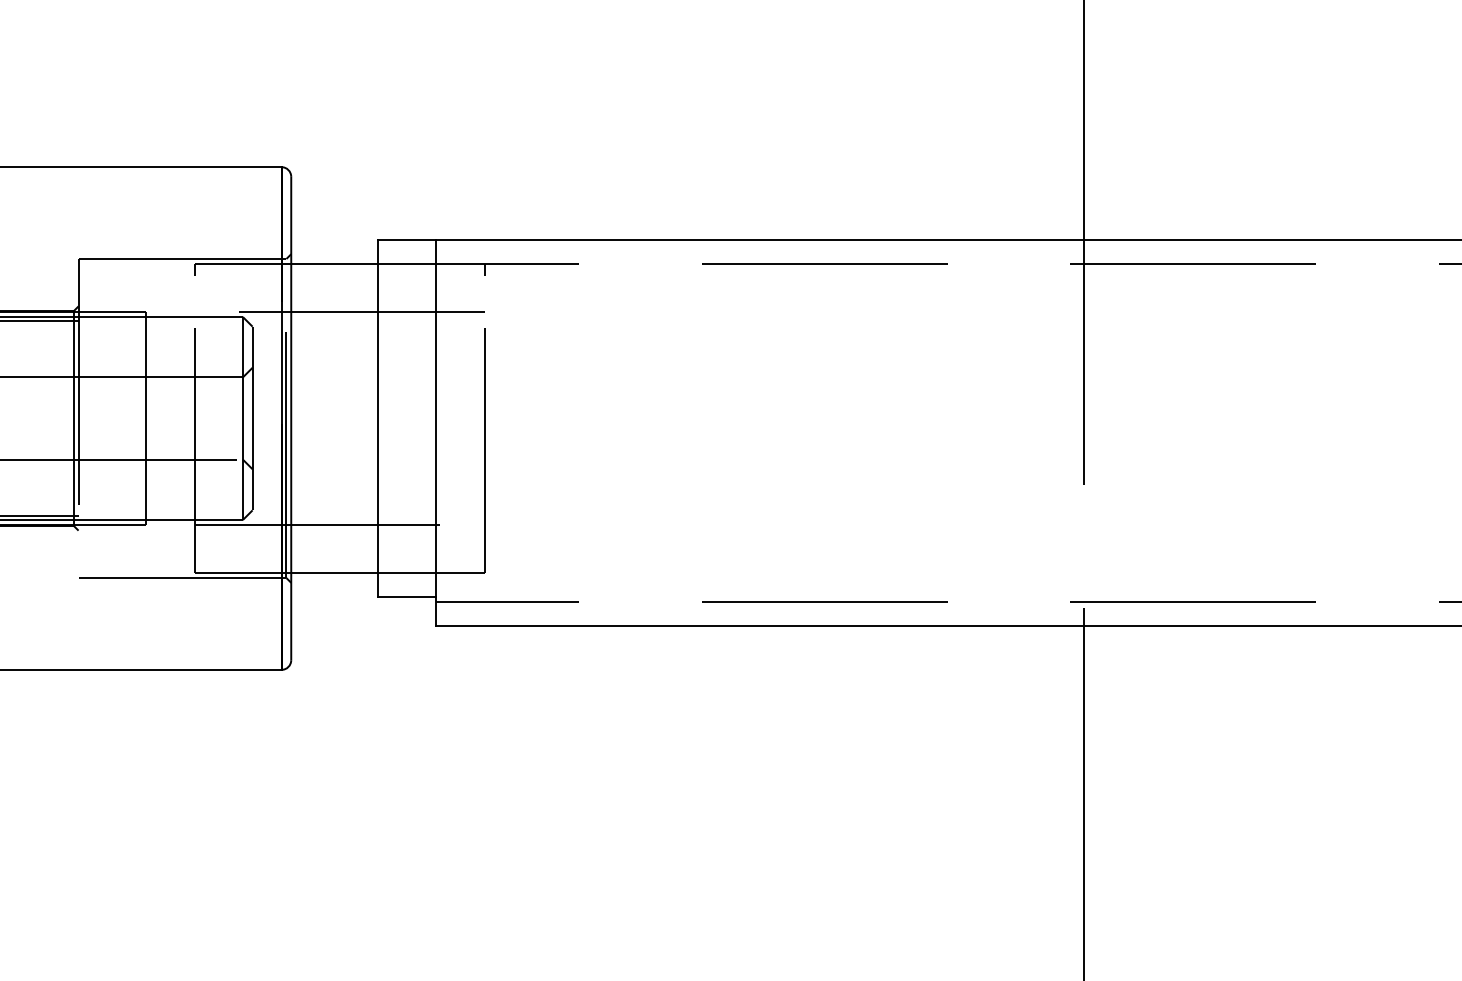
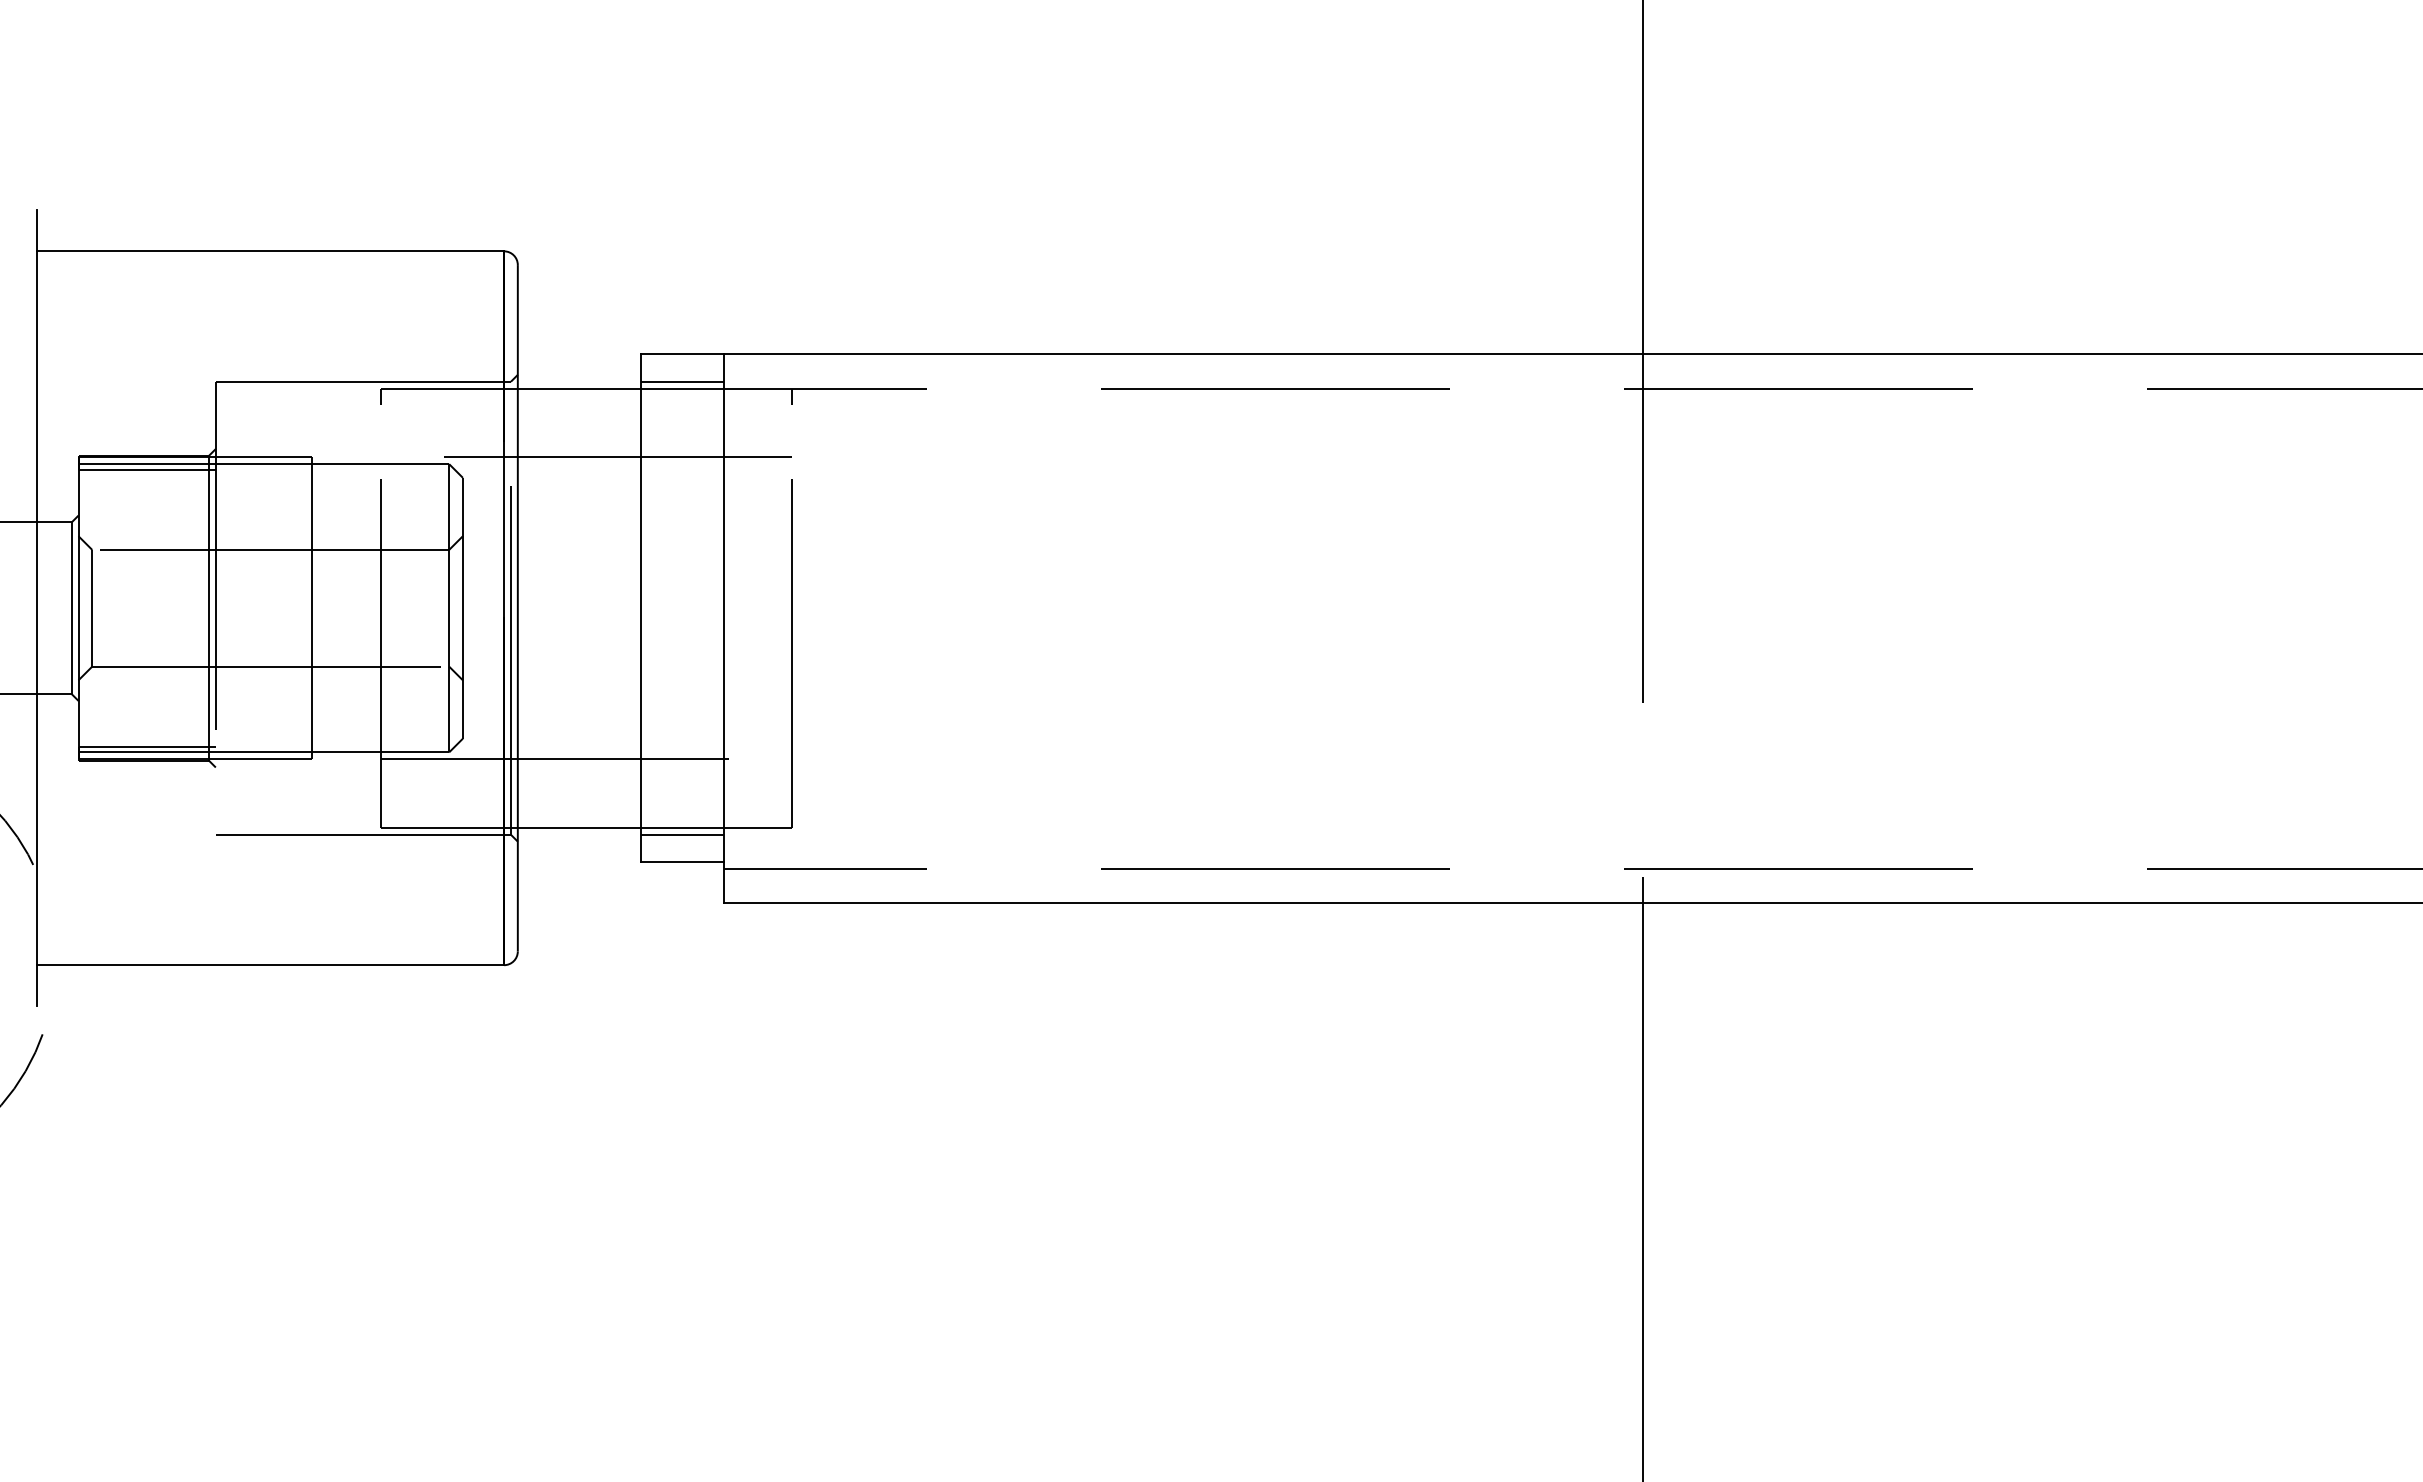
line: (407, 258) -> (682, 381), added
line: (407, 577) -> (682, 834), added

